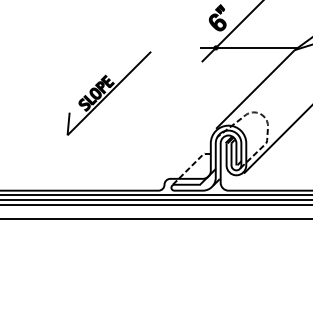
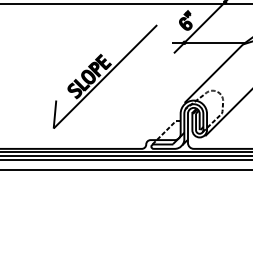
part: (108, 93) -> (104, 76), size x1.67

